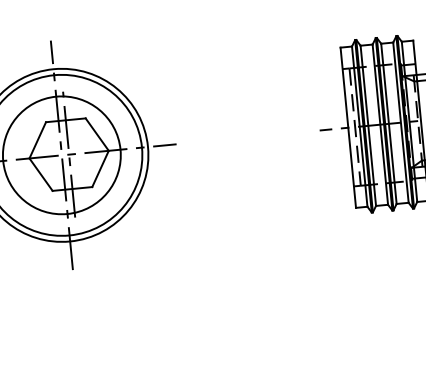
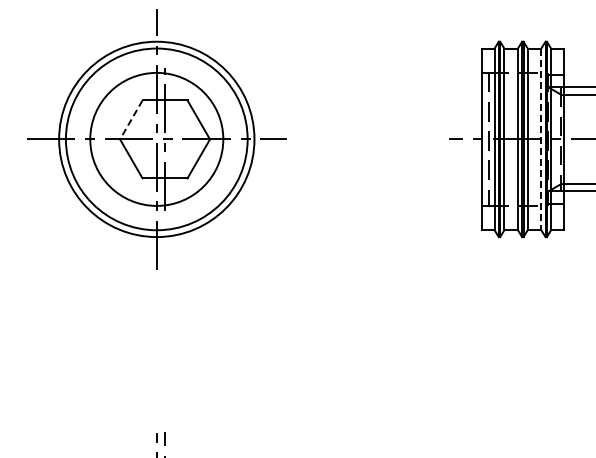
line: (401, 122) -> (541, 139), solid -> dashed
line: (37, 140) -> (131, 120), solid -> dashed

